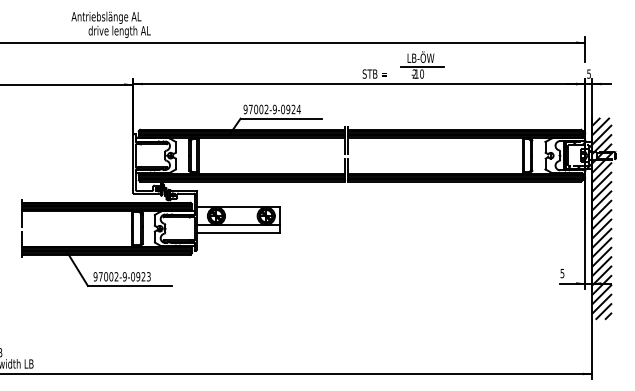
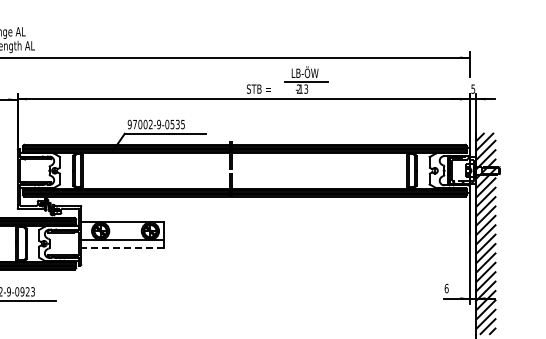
text: (422, 73) -> (306, 88), -10 -> -13
text: (293, 109) -> (177, 124), 97002-9-0924 -> 97002-9-0535
line: (237, 233) -> (121, 248), solid -> dashed
text: (562, 273) -> (446, 288), 5 -> 6

